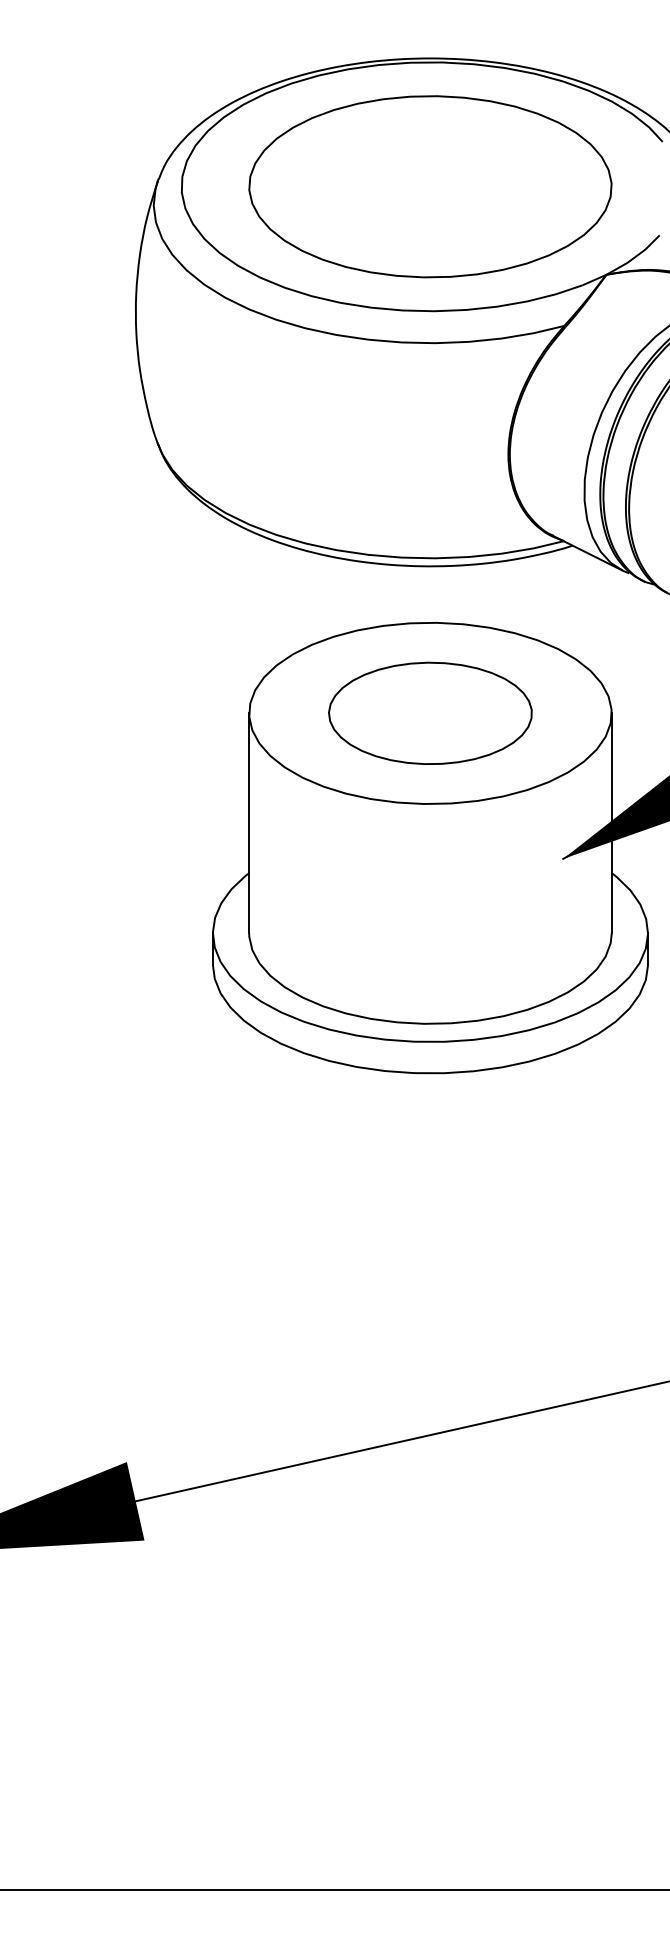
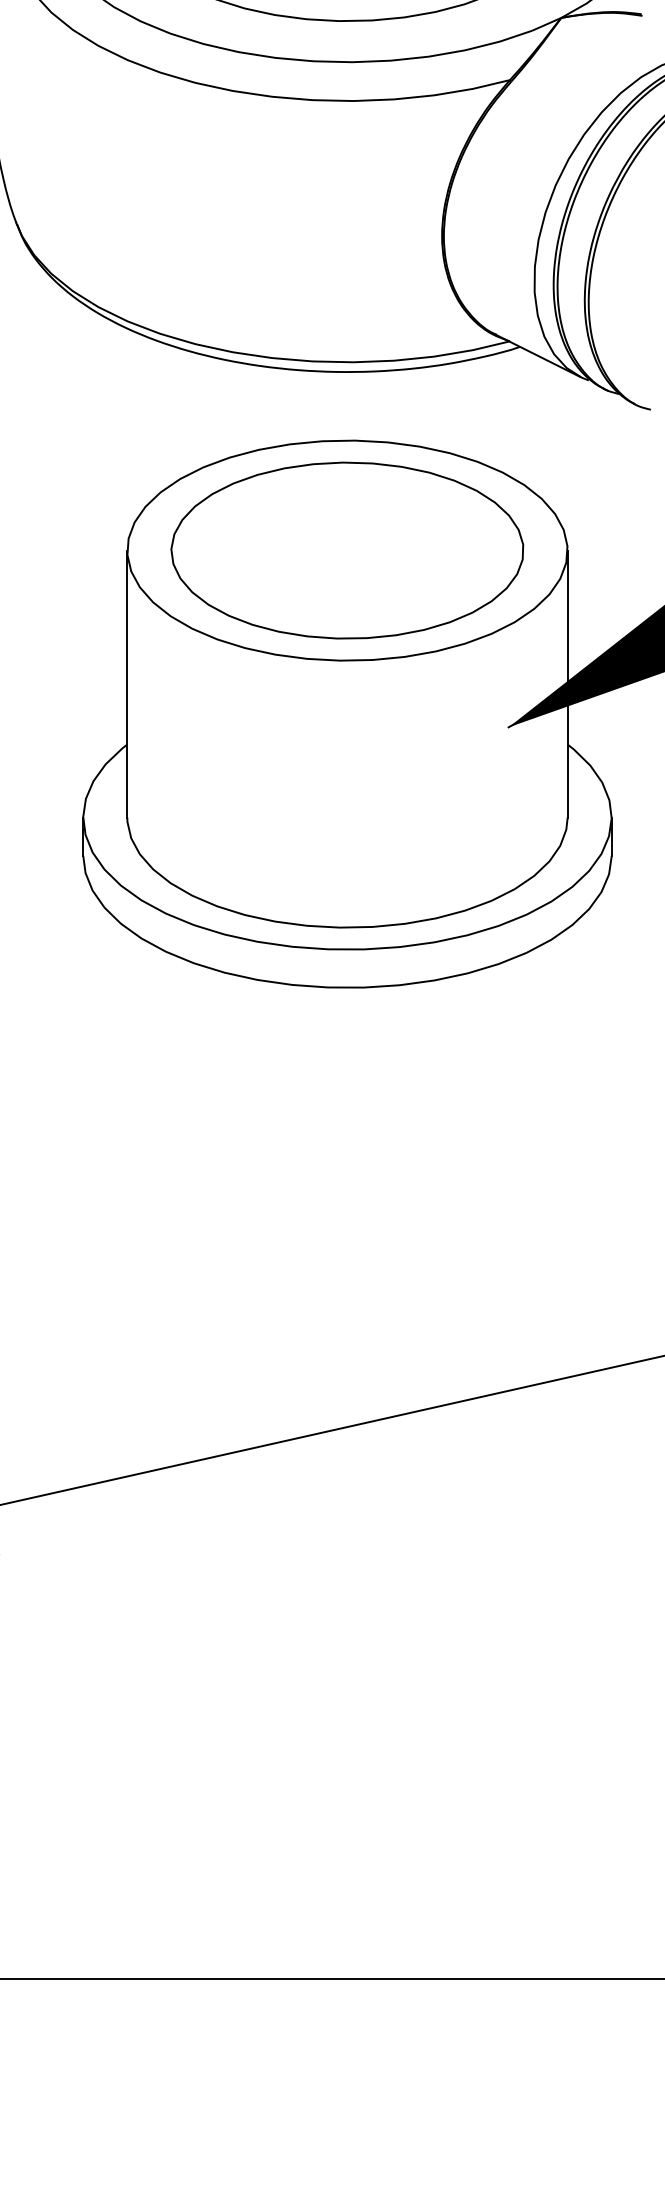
part: (430, 713) -> (347, 550), size x1.43

